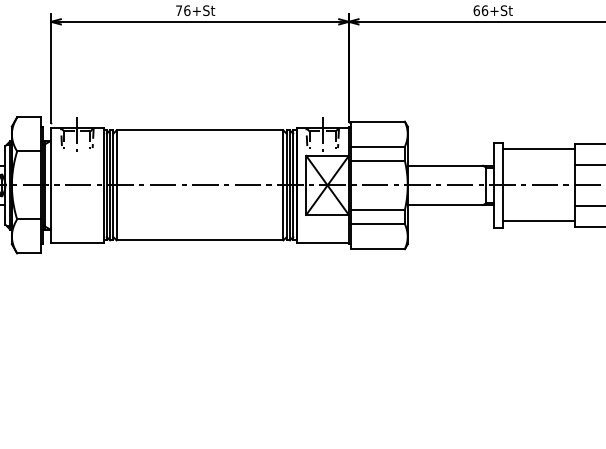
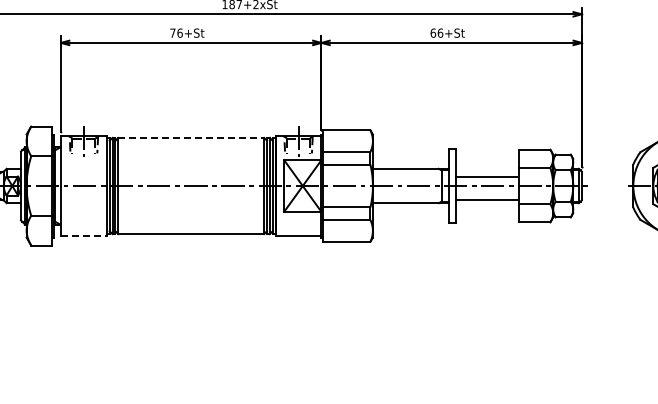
line: (200, 129) -> (191, 137), solid -> dashed
line: (537, 149) -> (486, 176), moved
line: (537, 221) -> (486, 200), moved
line: (76, 243) -> (83, 236), solid -> dashed

